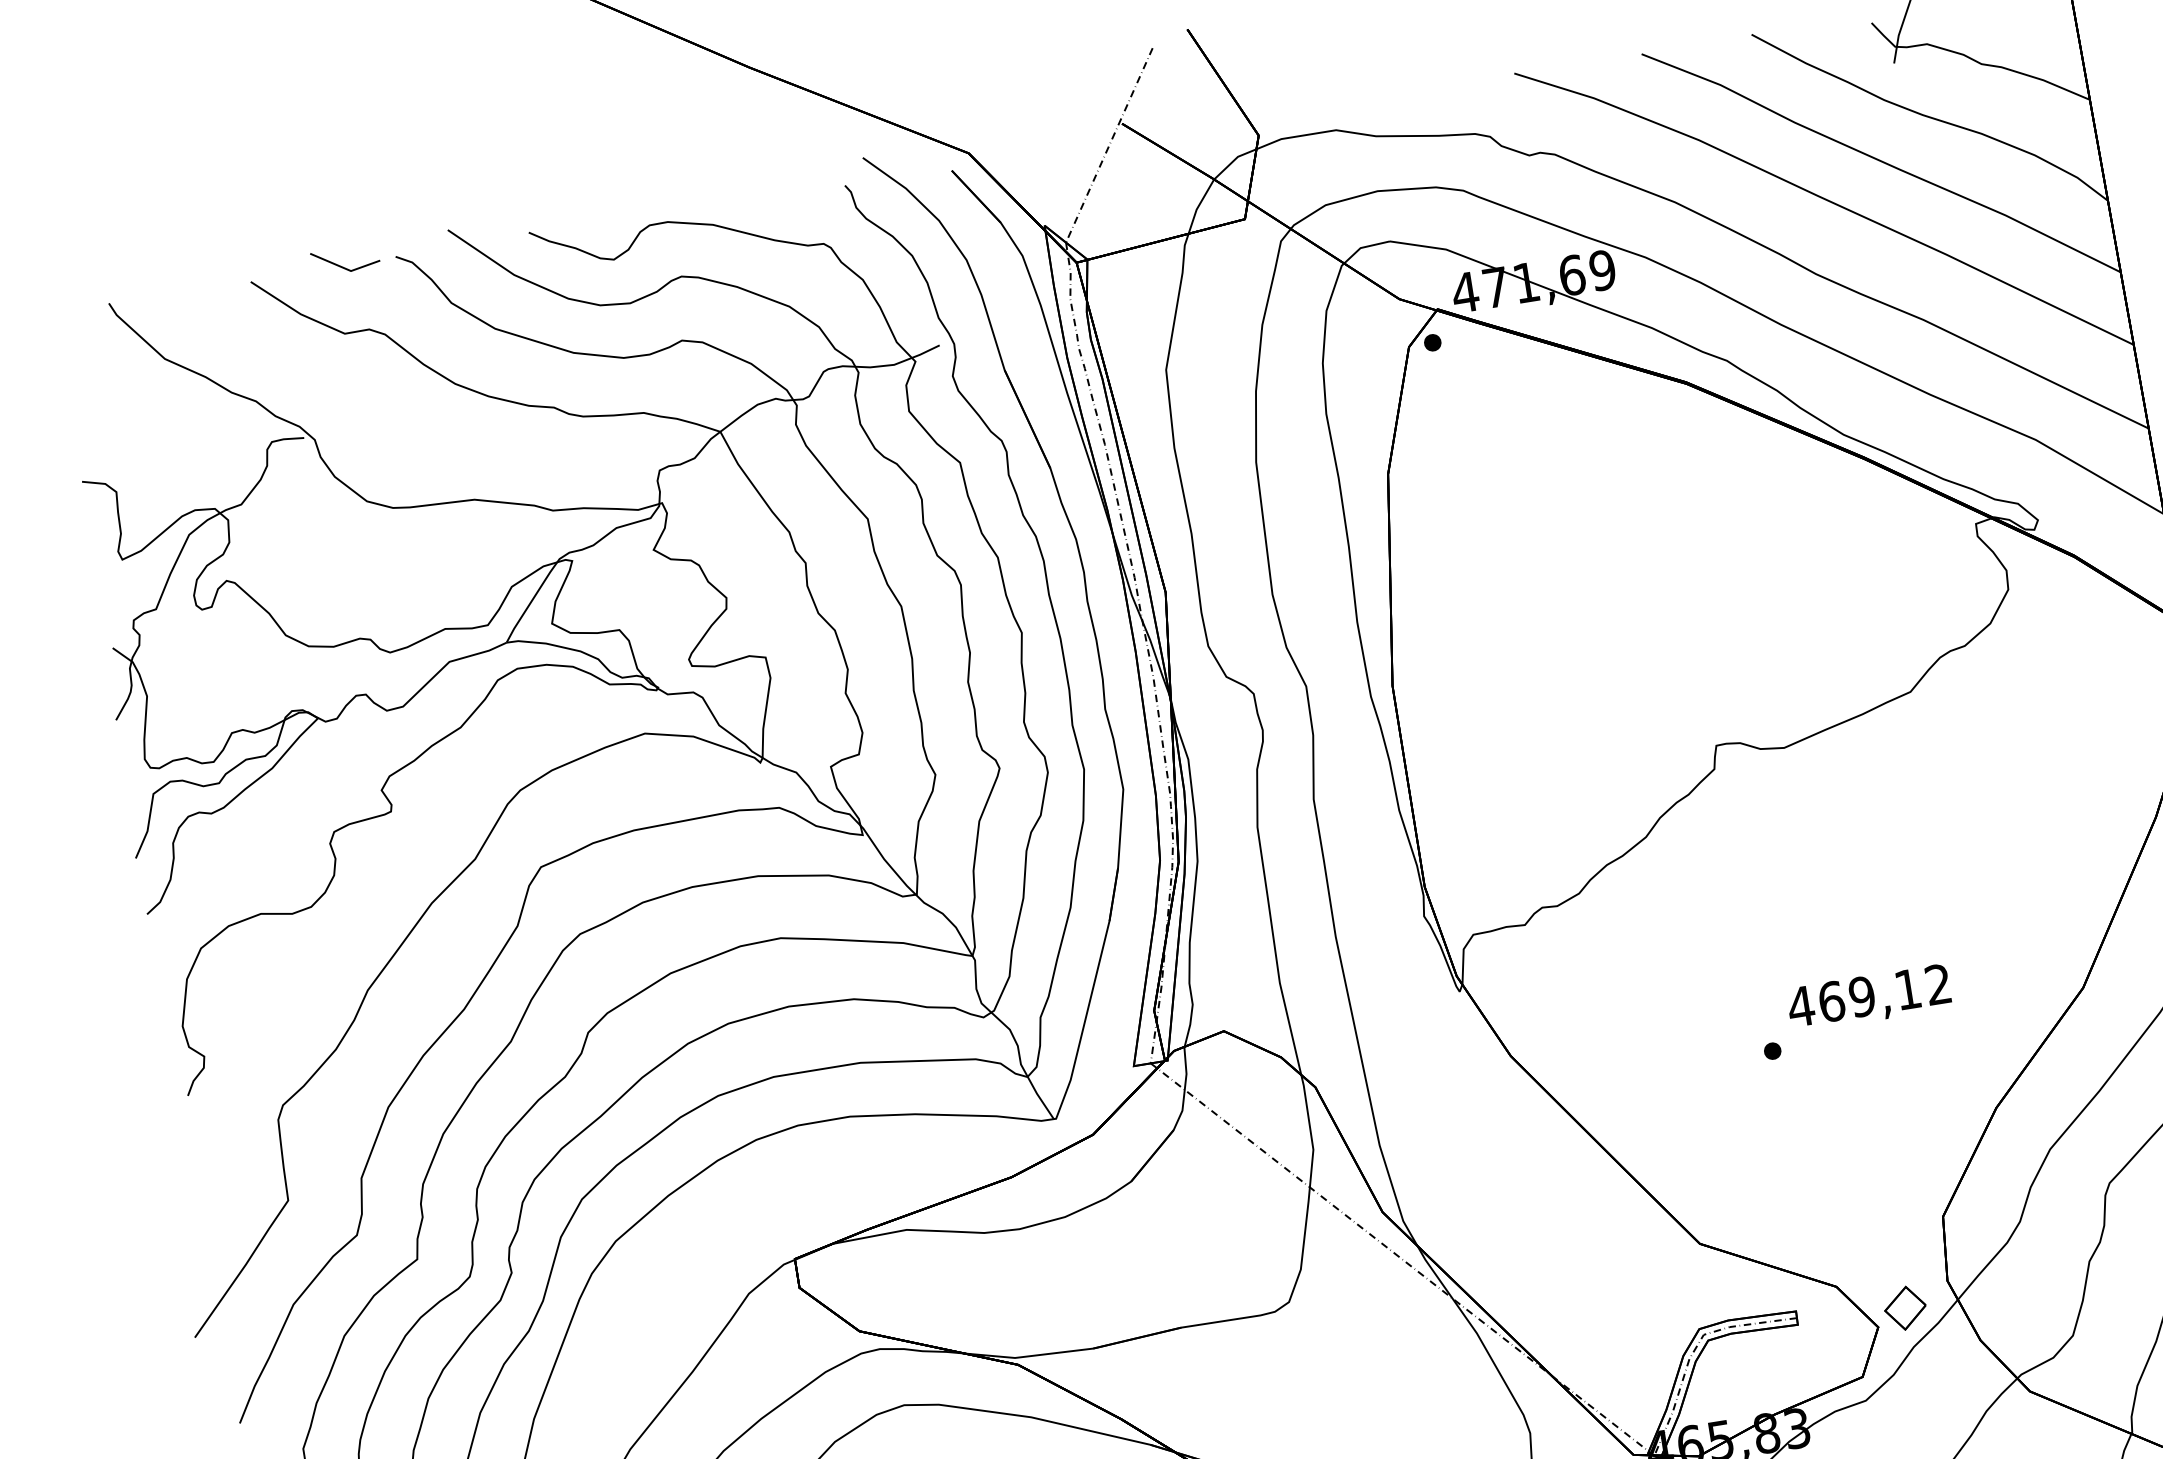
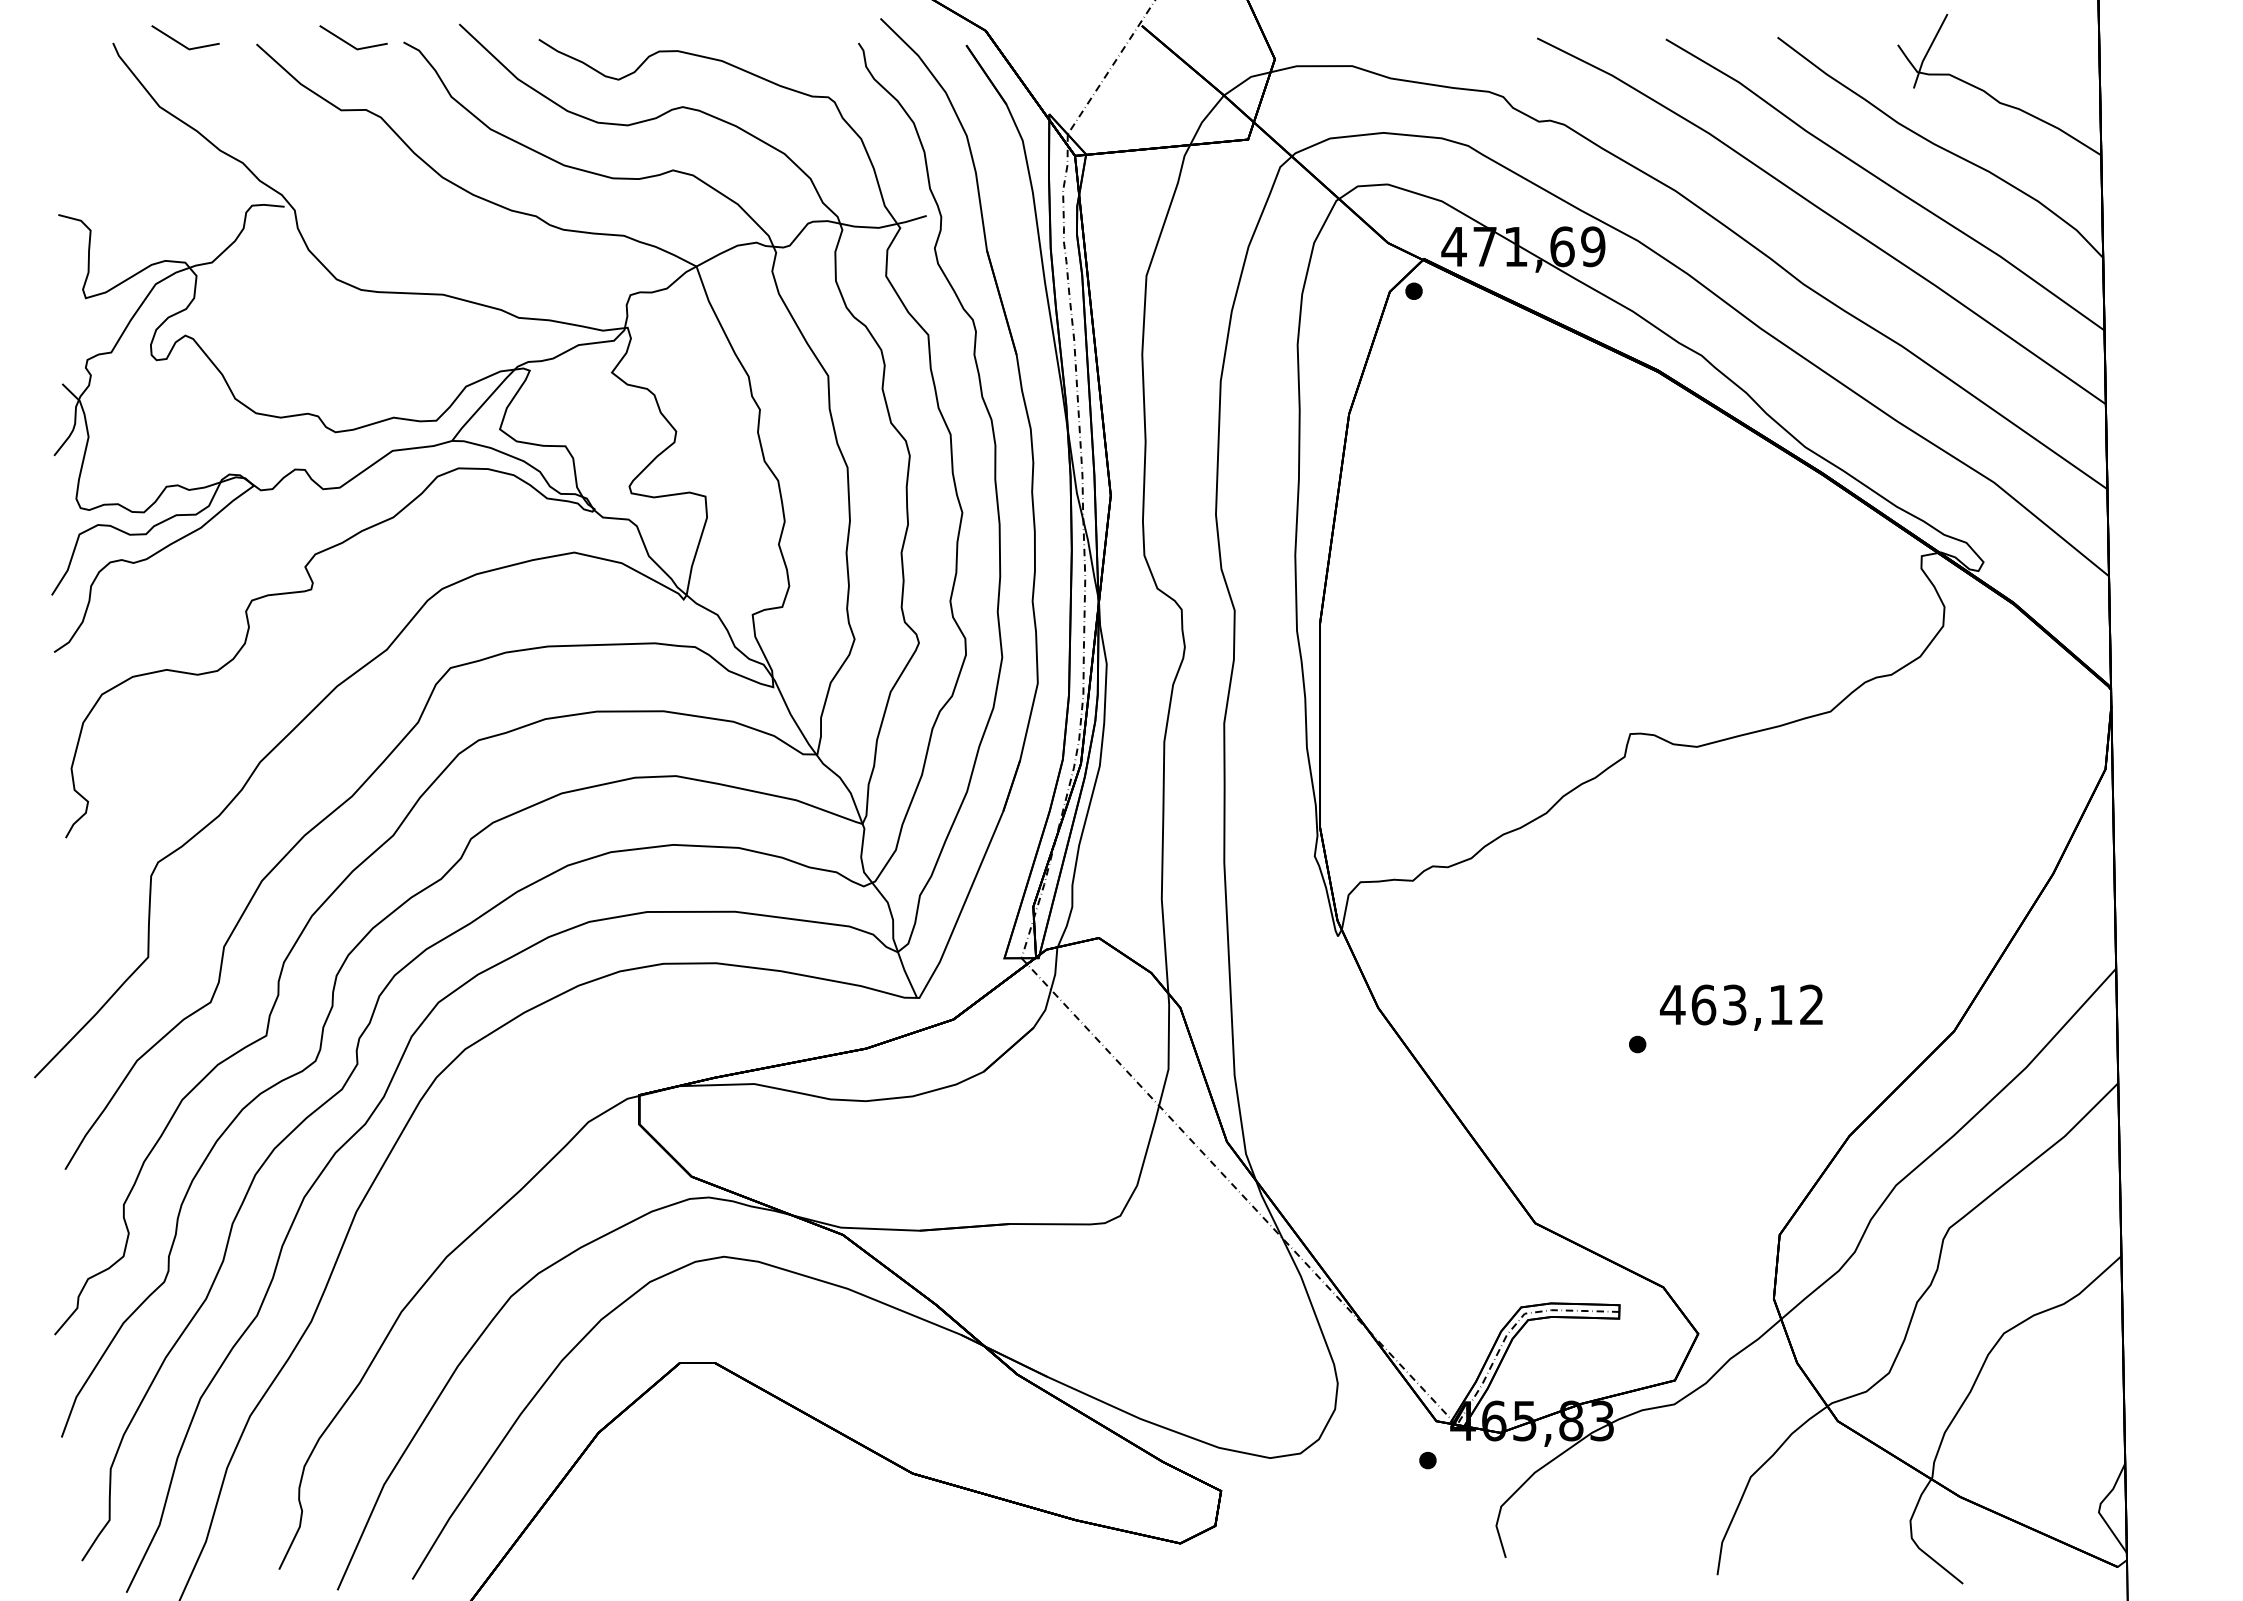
line: (175, 292) -> (180, 42), added
text: (1862, 996) -> (1734, 1004), 469,12 -> 463,12
part: (1904, 1308) -> (1727, 1319), removed

